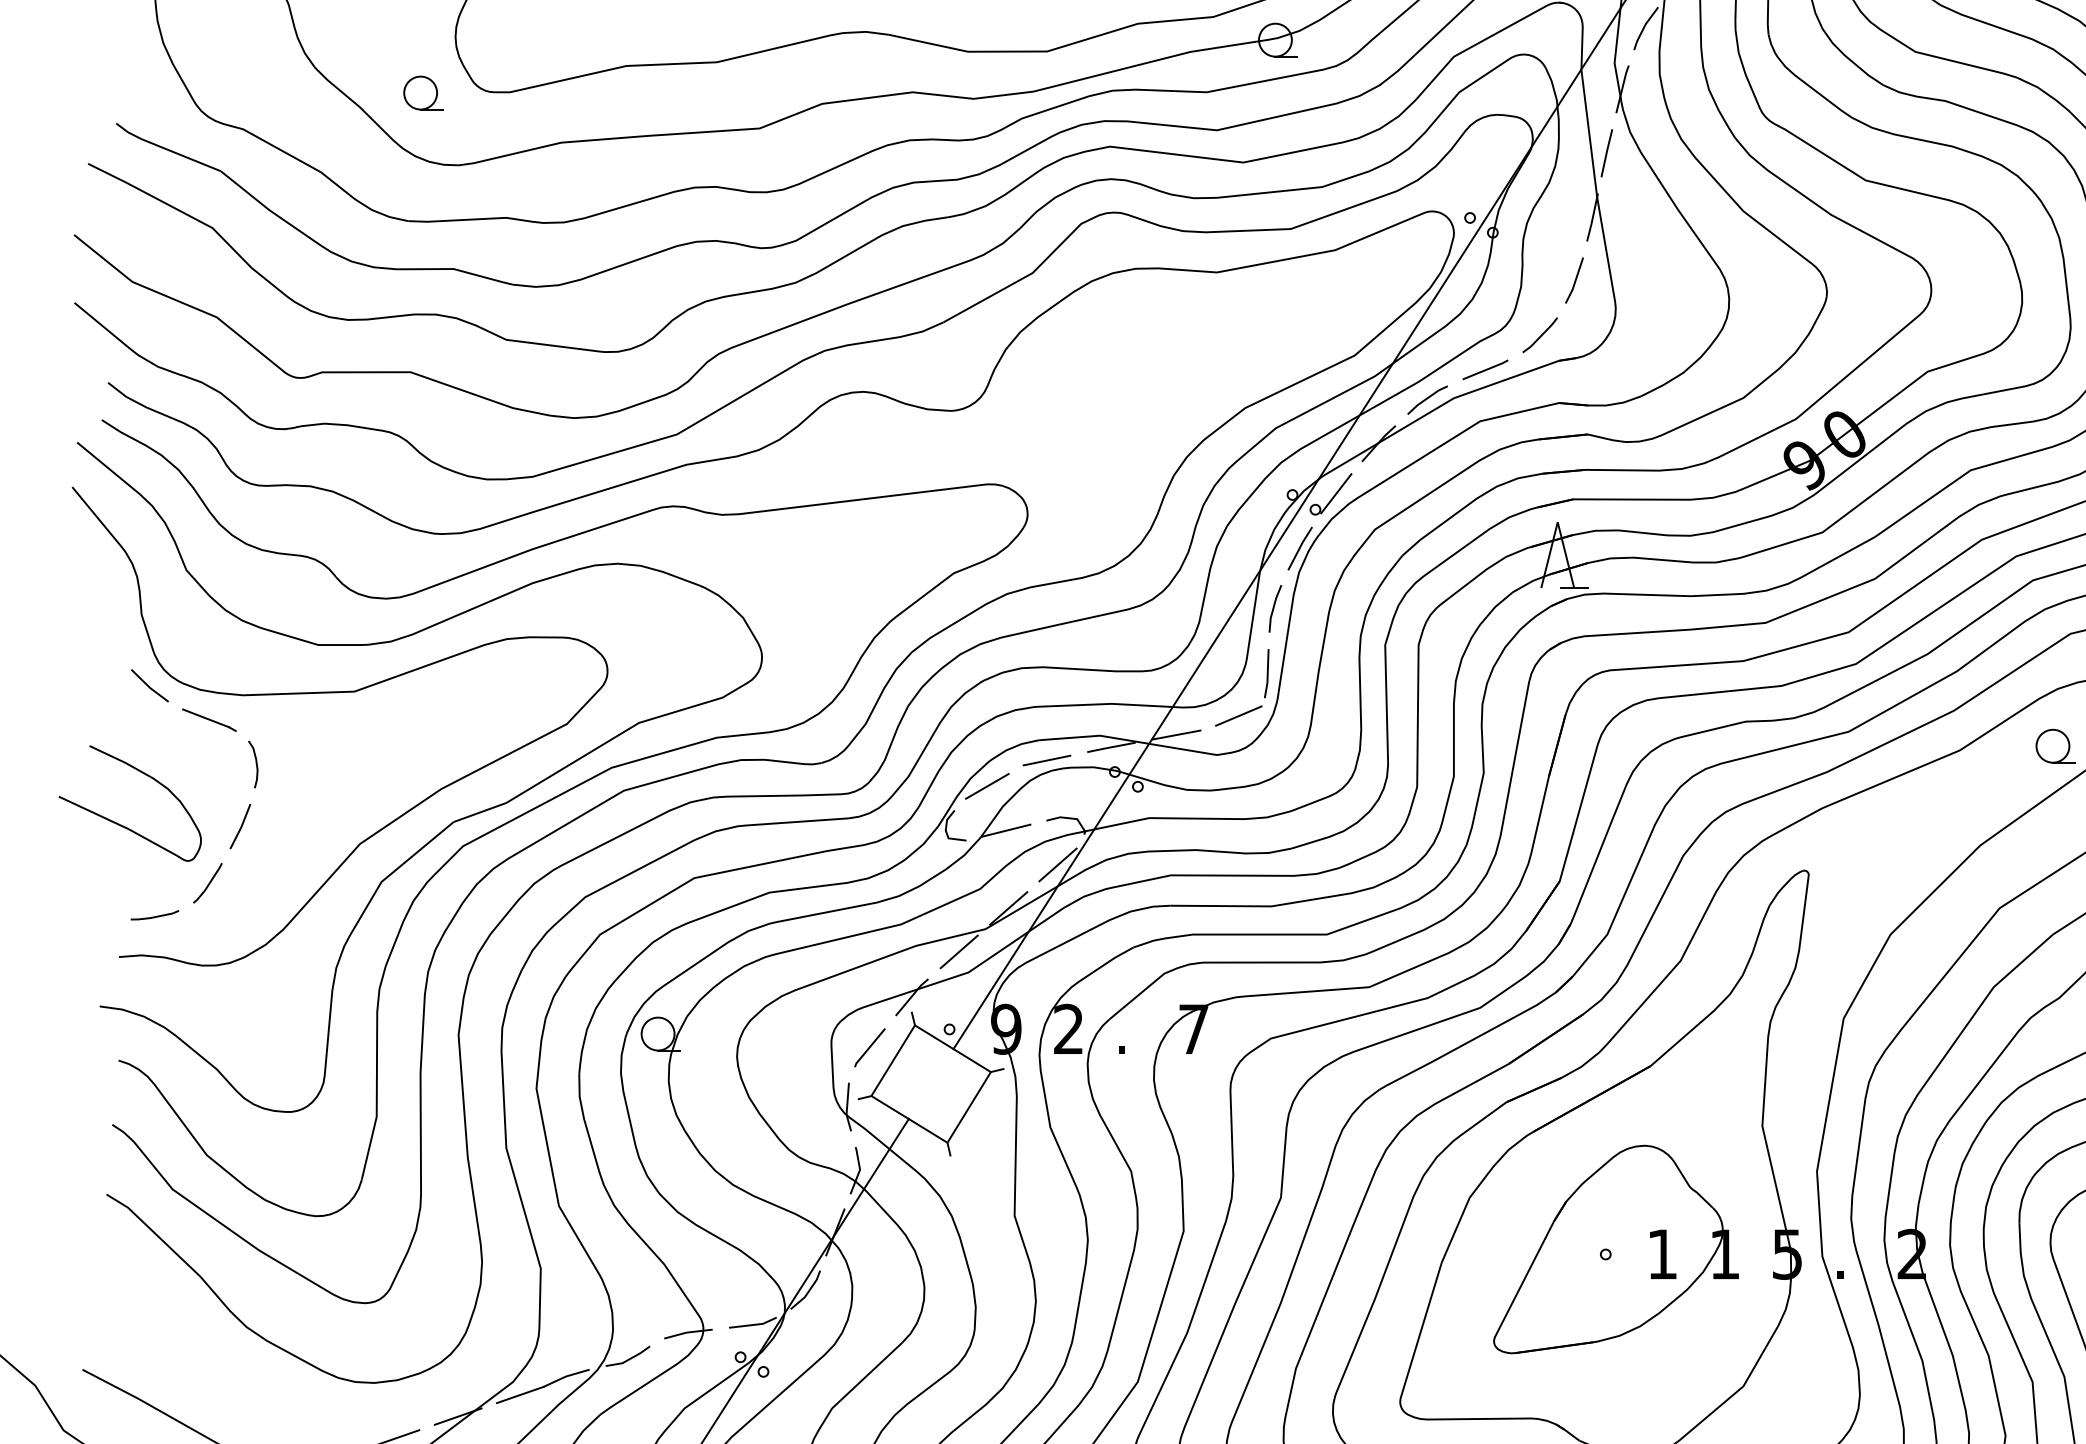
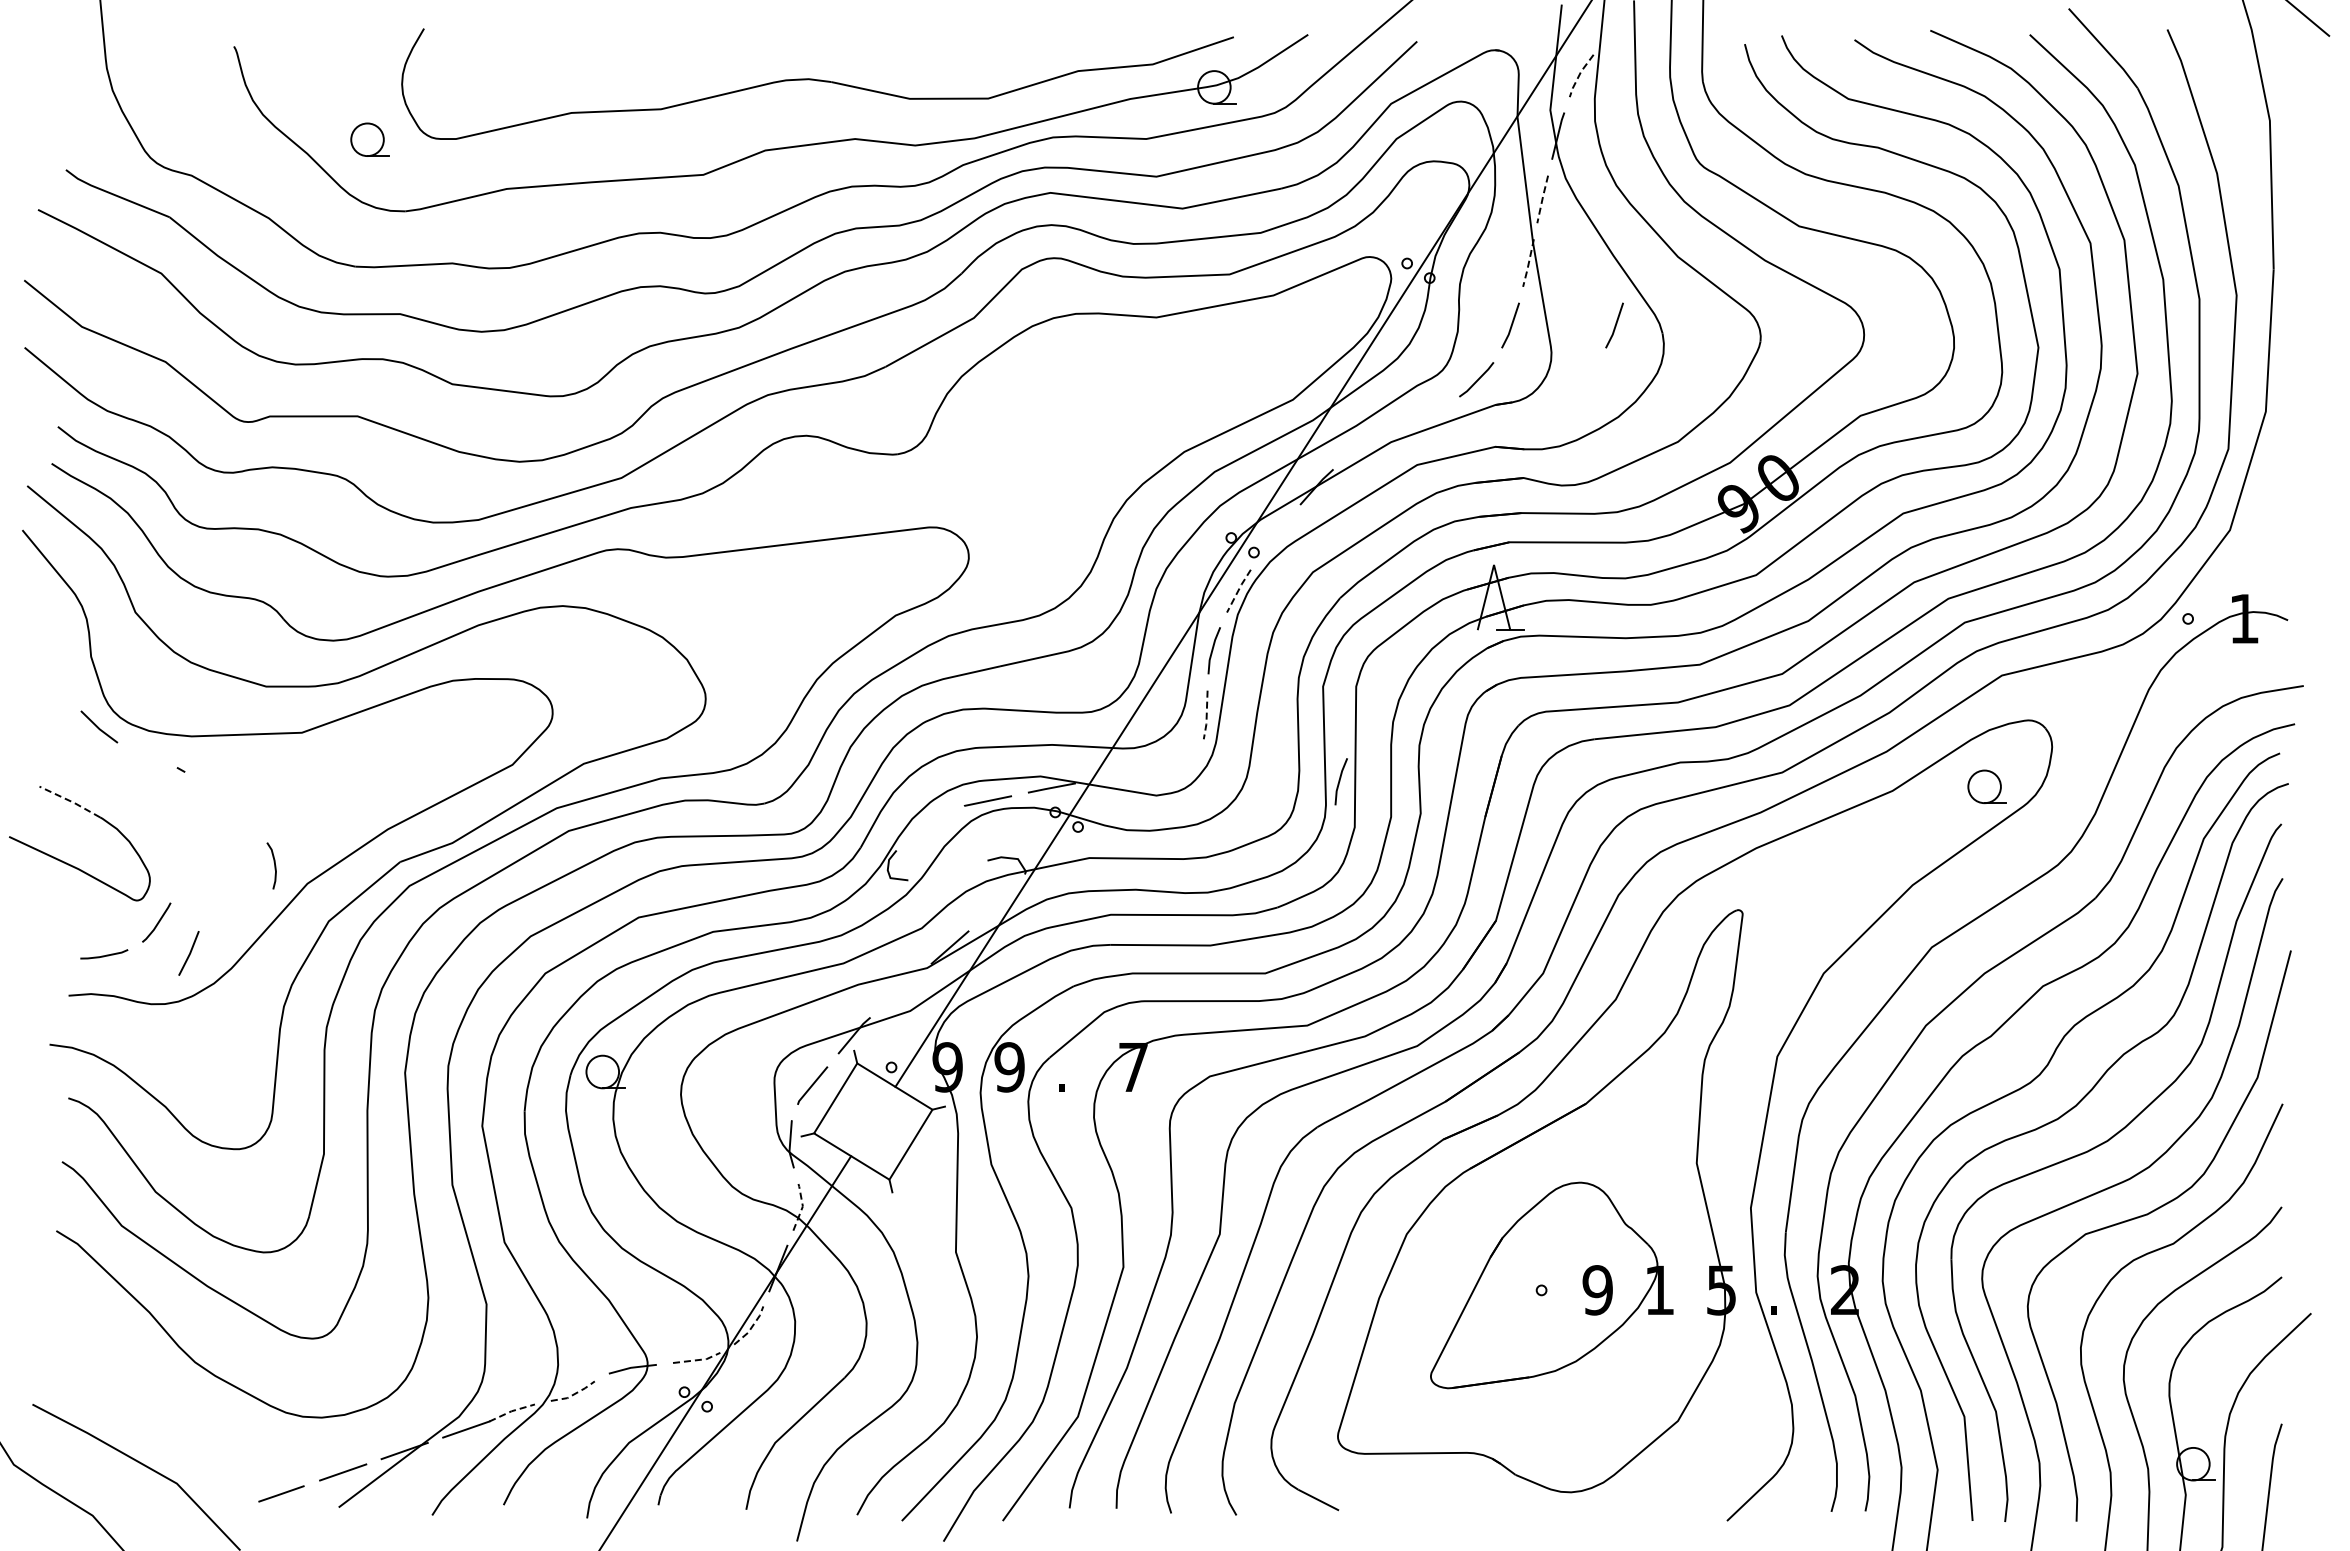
line: (1644, 28) -> (1579, 75), solid -> dashed
line: (1606, 152) -> (1542, 198), solid -> dashed
line: (1592, 218) -> (1528, 264), solid -> dashed
line: (1679, 280) -> (1614, 325), added
line: (1485, 369) -> (1422, 413), removed
line: (1428, 398) -> (1365, 442), removed
line: (1336, 493) -> (1274, 536), removed
line: (1299, 548) -> (1238, 590), solid -> dashed
line: (1267, 675) -> (1206, 716), solid -> dashed
line: (1238, 715) -> (1177, 756), removed
line: (205, 718) -> (154, 759), removed
line: (1175, 734) -> (1115, 775), removed
line: (1402, 740) -> (1340, 781), added
line: (120, 761) -> (70, 801), solid -> dashed
curve: (256, 764) -> (274, 865), moved
line: (986, 786) -> (928, 826), removed
line: (240, 826) -> (189, 953), moved
line: (1006, 830) -> (947, 870), removed
line: (1057, 864) -> (998, 904), removed
line: (958, 951) -> (900, 990), removed
text: (1068, 1029) -> (1009, 1067), 2 -> 9
line: (859, 1169) -> (802, 1206), solid -> dashed
text: (1662, 1254) -> (1597, 1290), 1 -> 9
line: (808, 1291) -> (751, 1327), solid -> dashed
line: (754, 1325) -> (698, 1360), solid -> dashed
line: (629, 1359) -> (574, 1394), solid -> dashed
line: (565, 1376) -> (511, 1411), solid -> dashed

